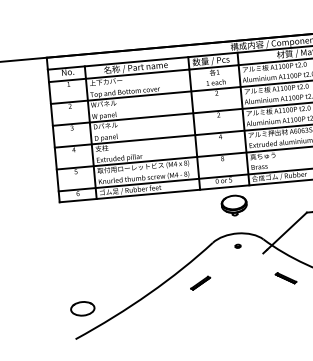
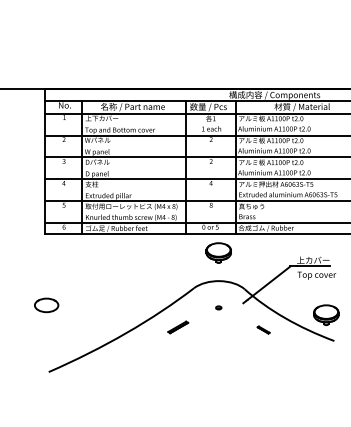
part: (237, 245) -> (218, 307), moved
part: (285, 277) -> (263, 329), size x0.6
part: (82, 308) -> (46, 305), moved

